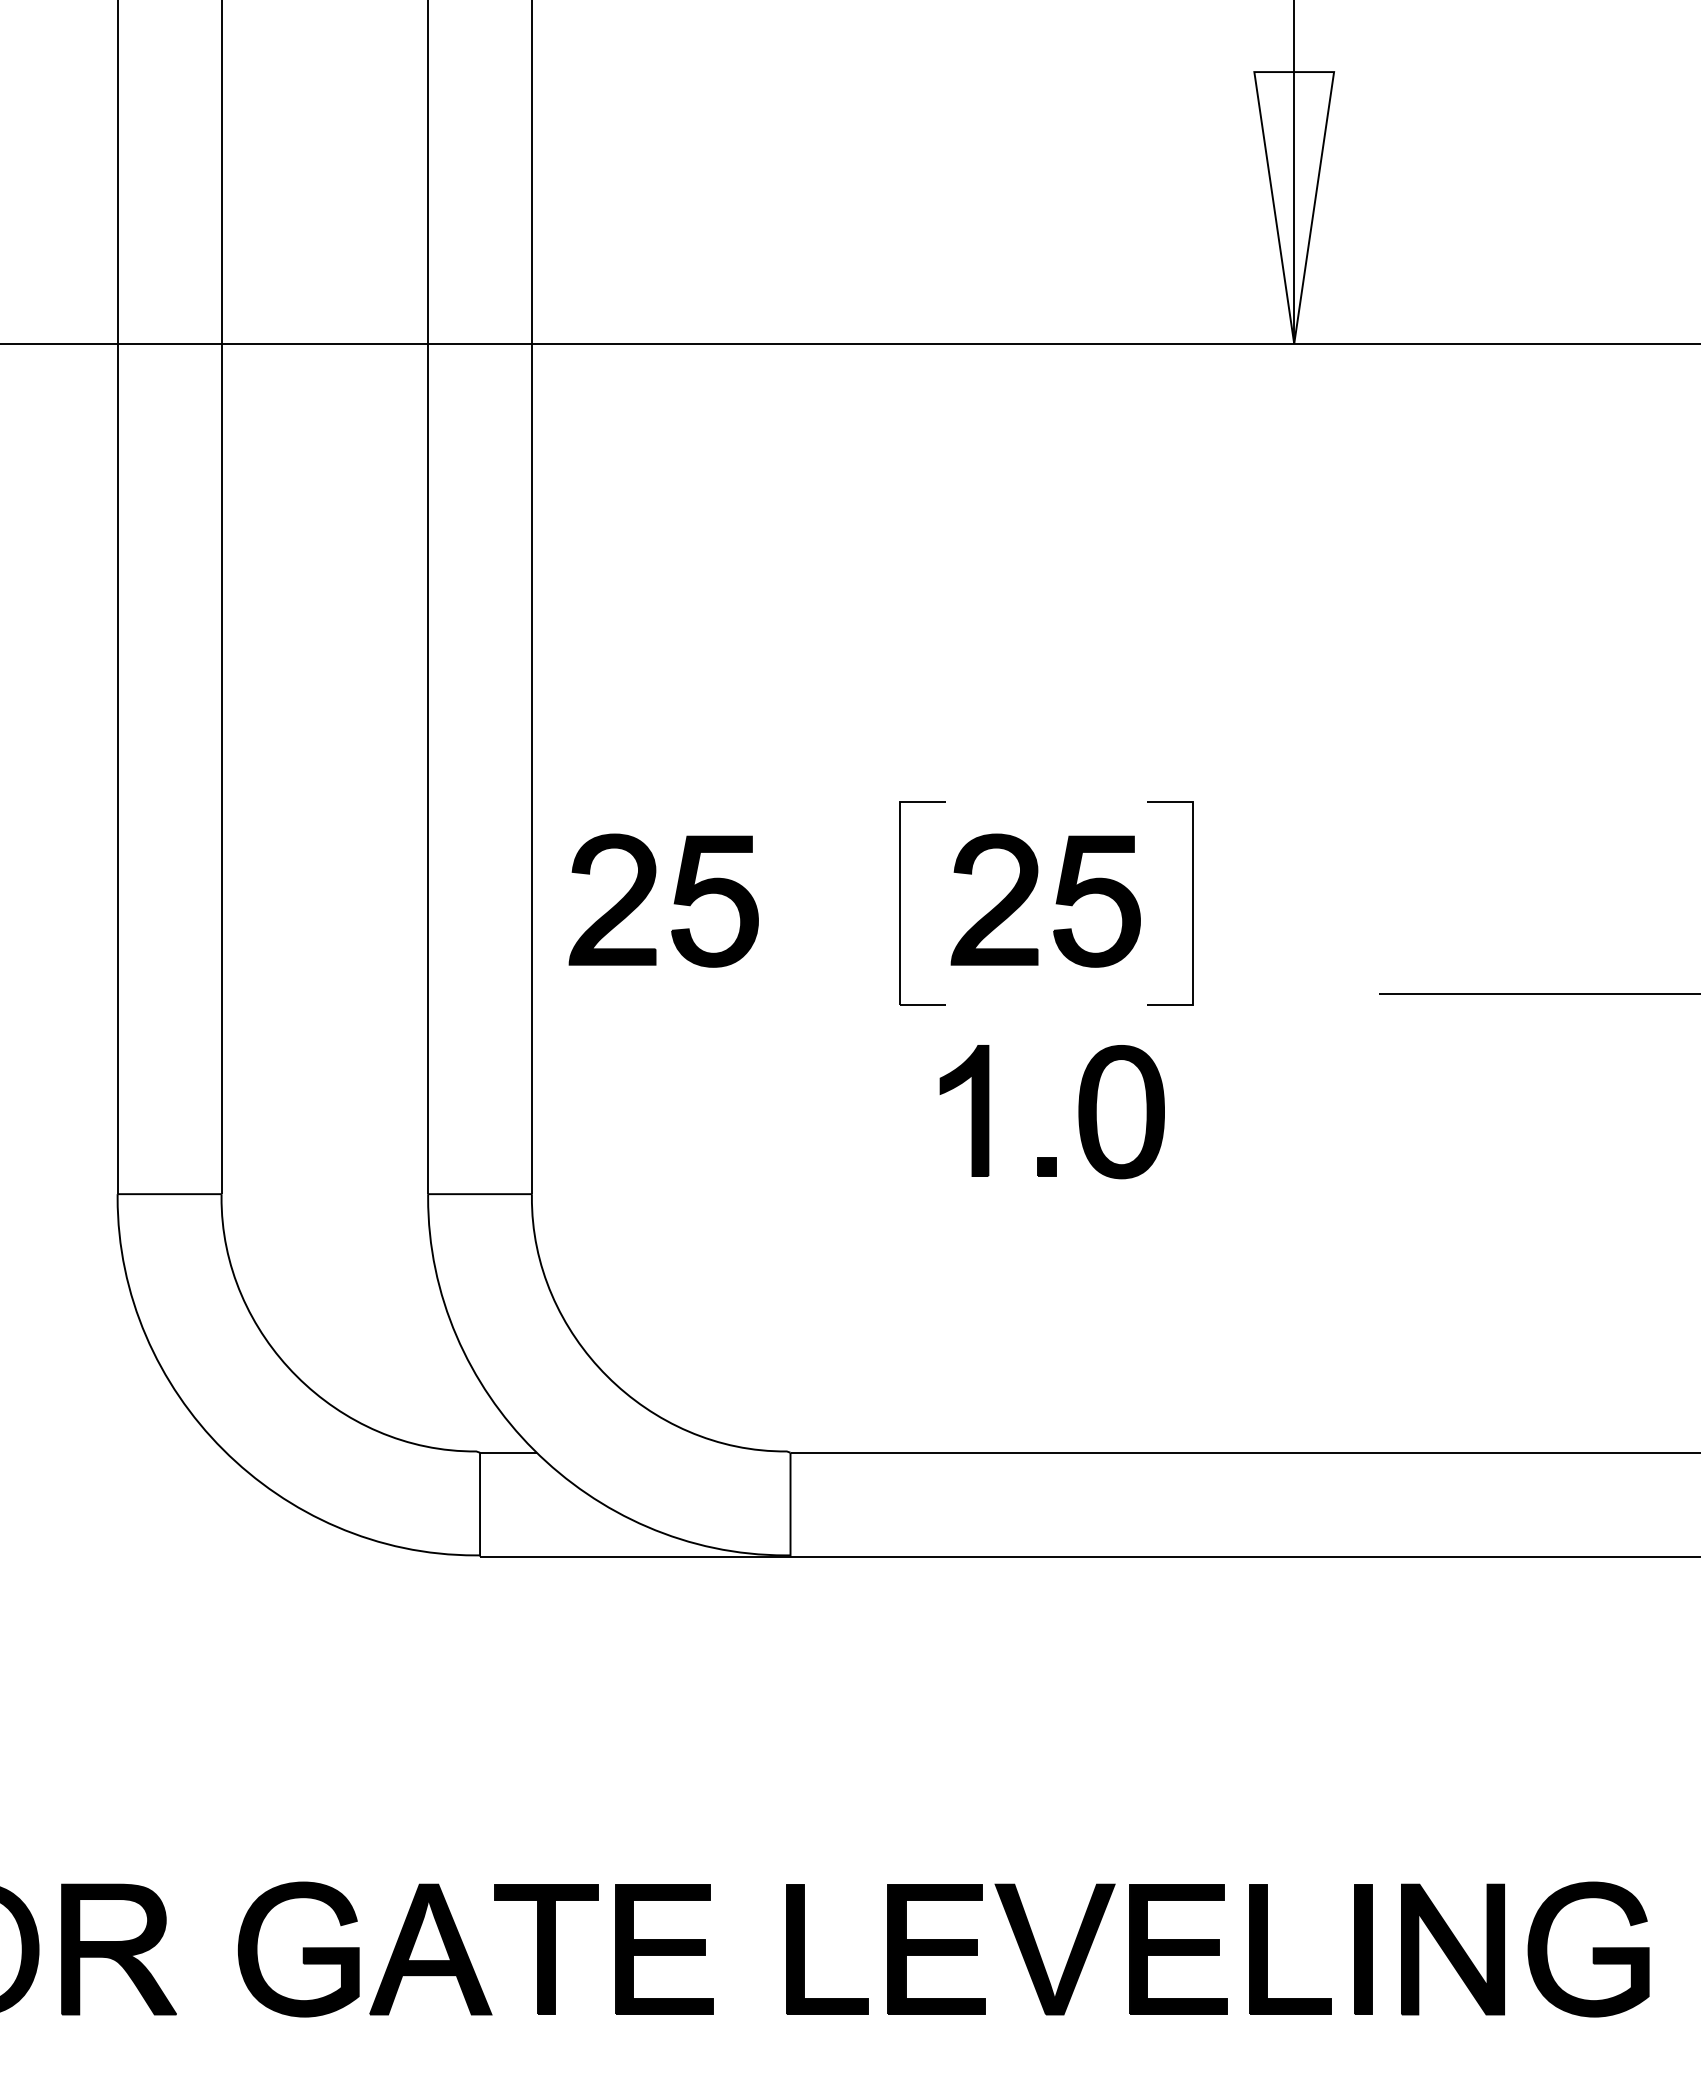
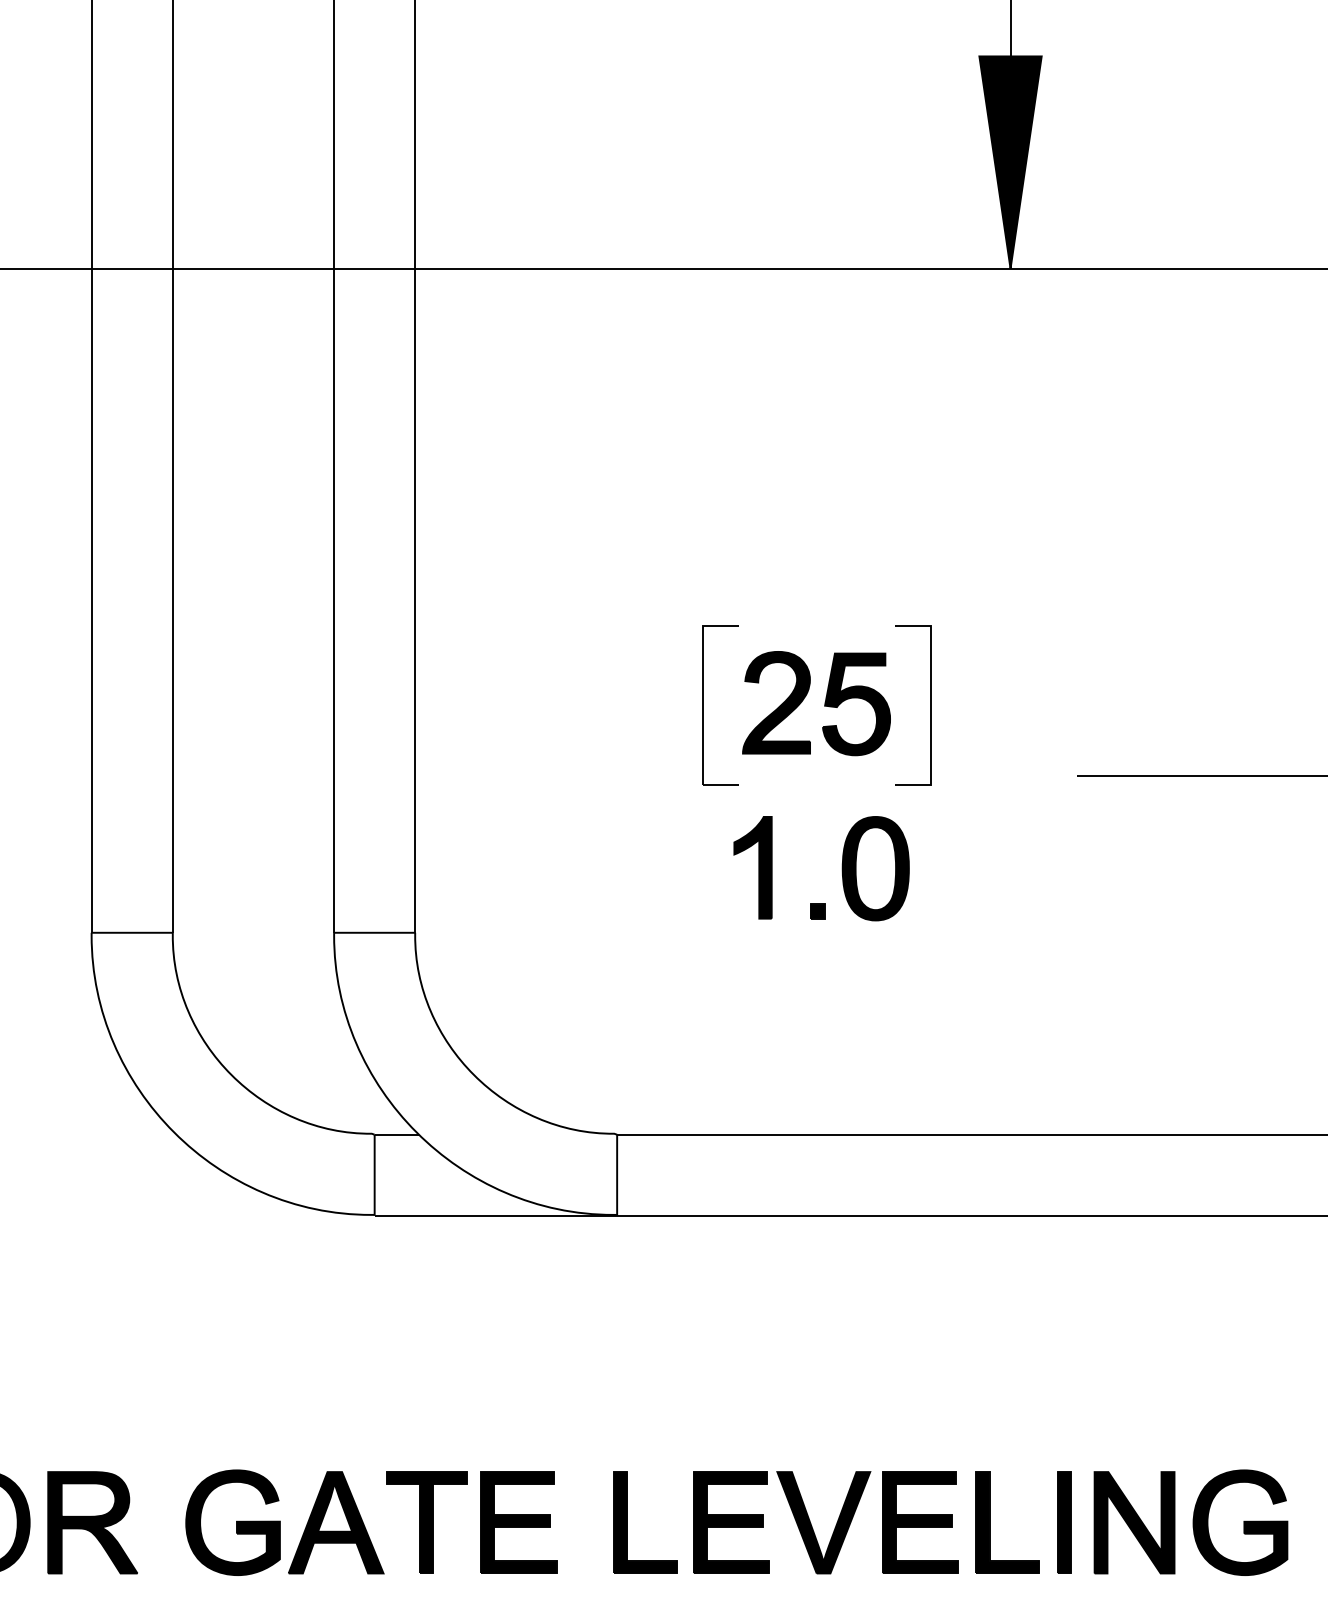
fill: (1294, 207) -> (1010, 162), added
part: (673, 903) -> (525, 705), removed

